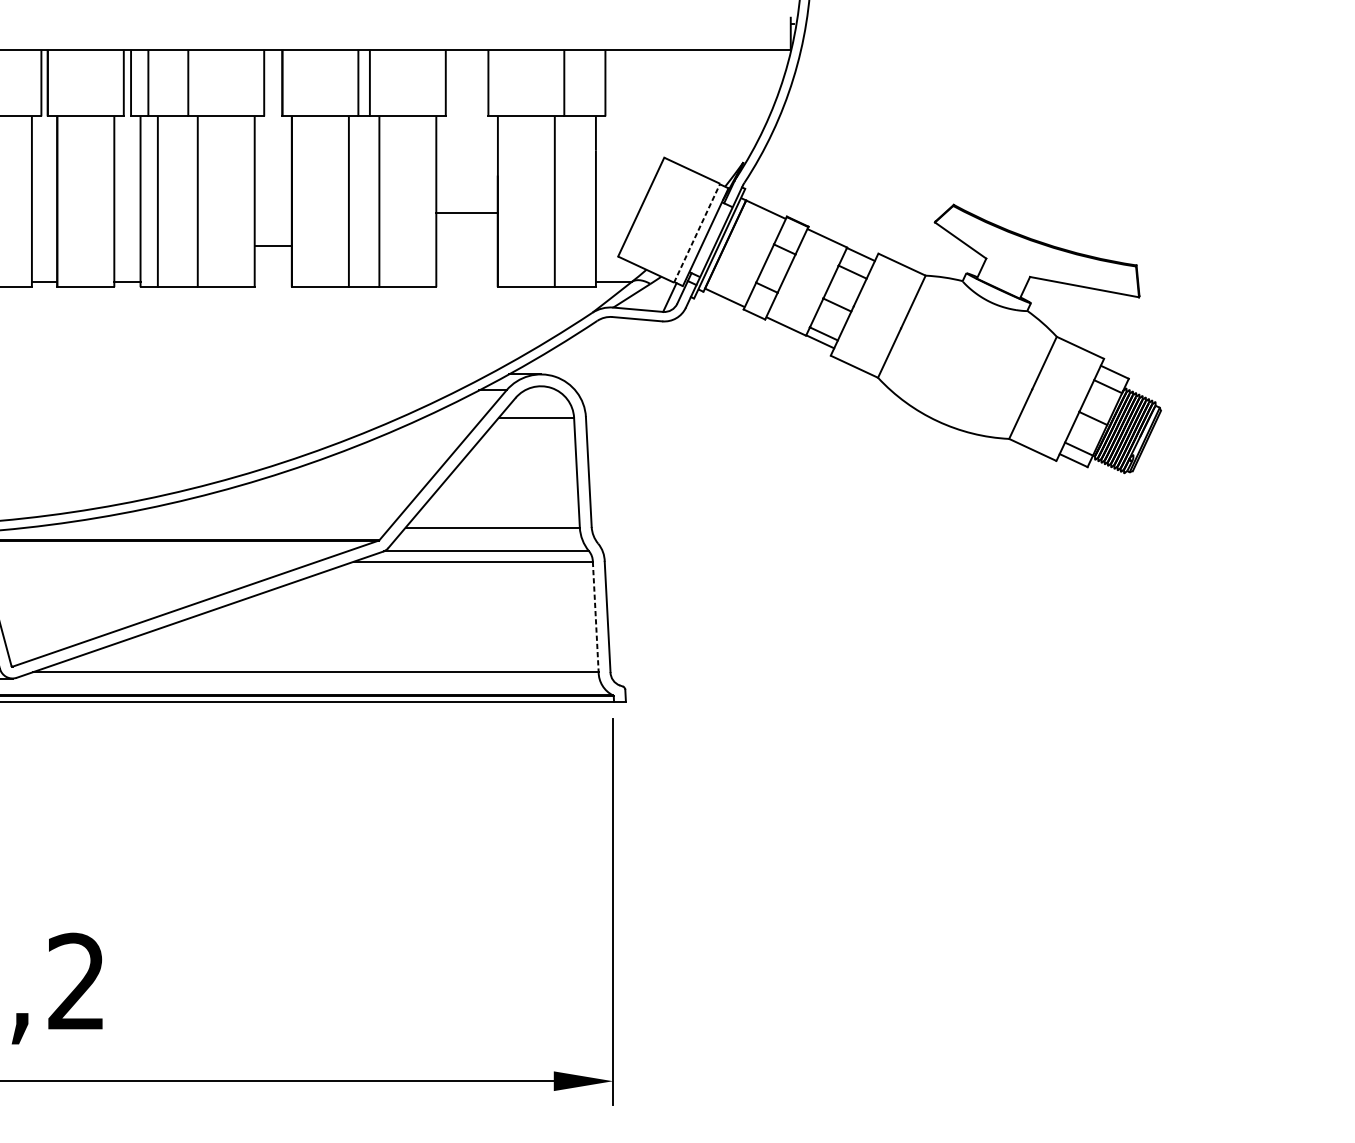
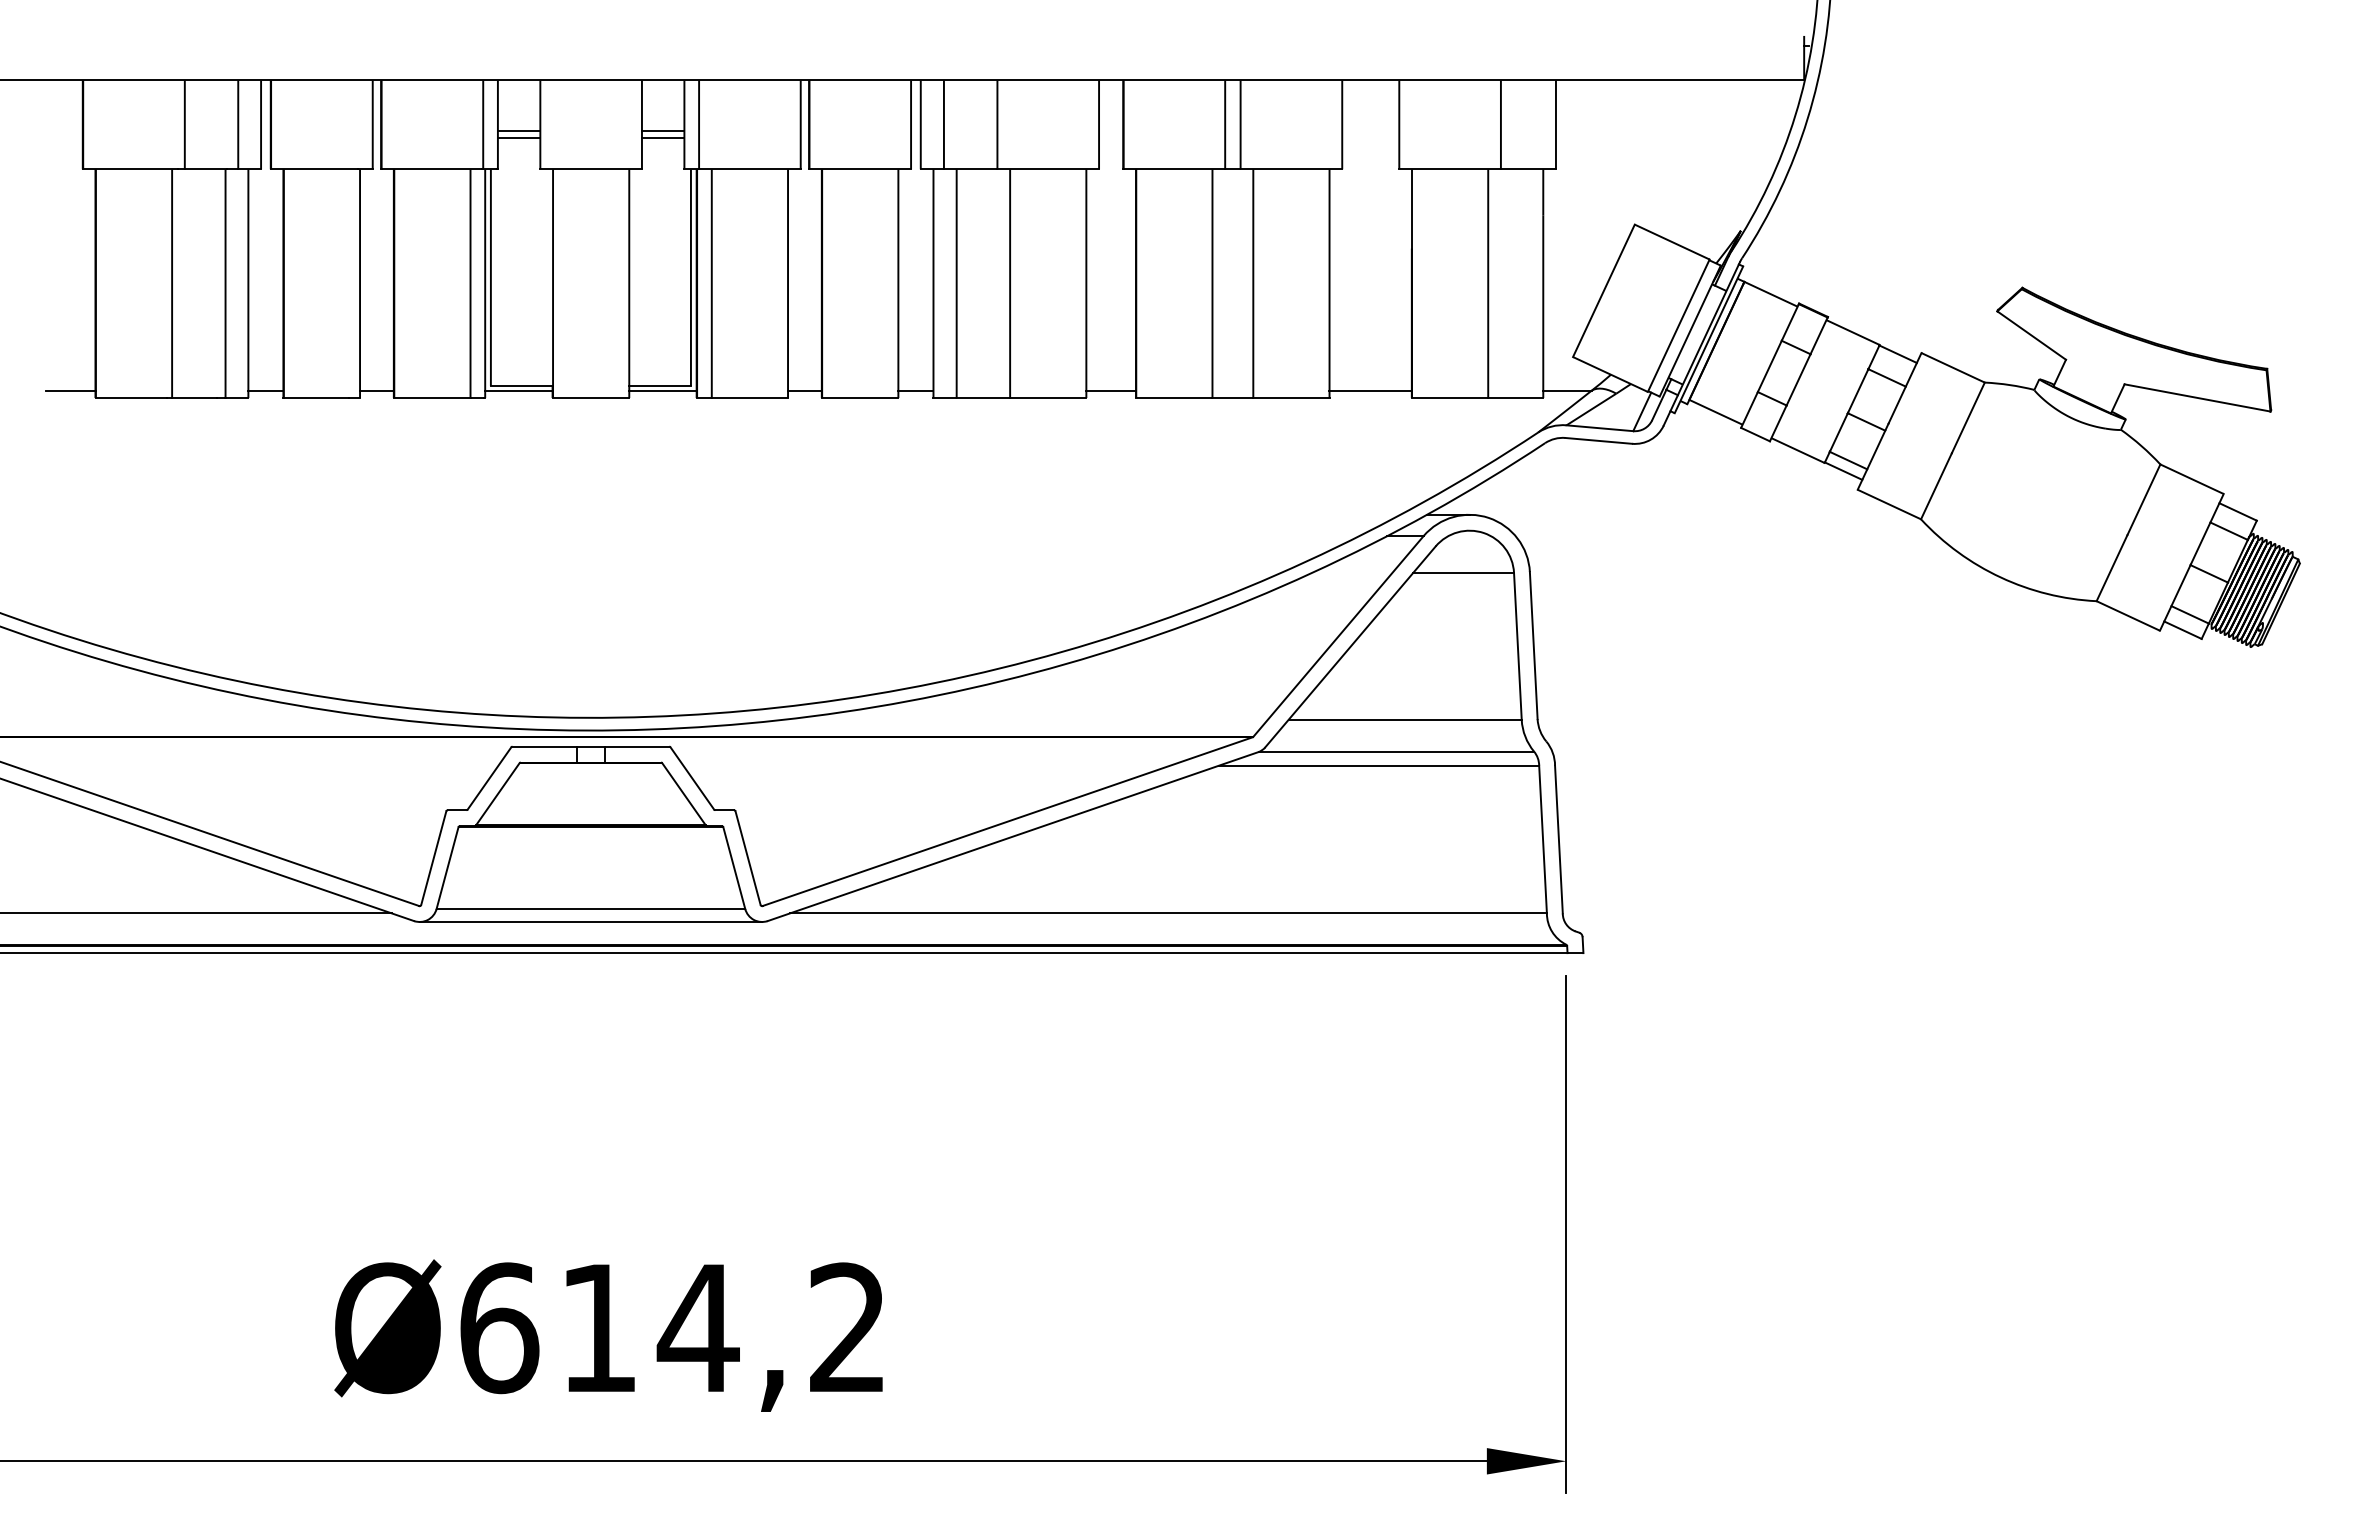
line: (466, 212) -> (1370, 390), moved
line: (696, 233) -> (1678, 325), dashed -> solid
line: (273, 245) -> (1111, 390), moved
line: (596, 616) -> (1543, 839), dashed -> solid

